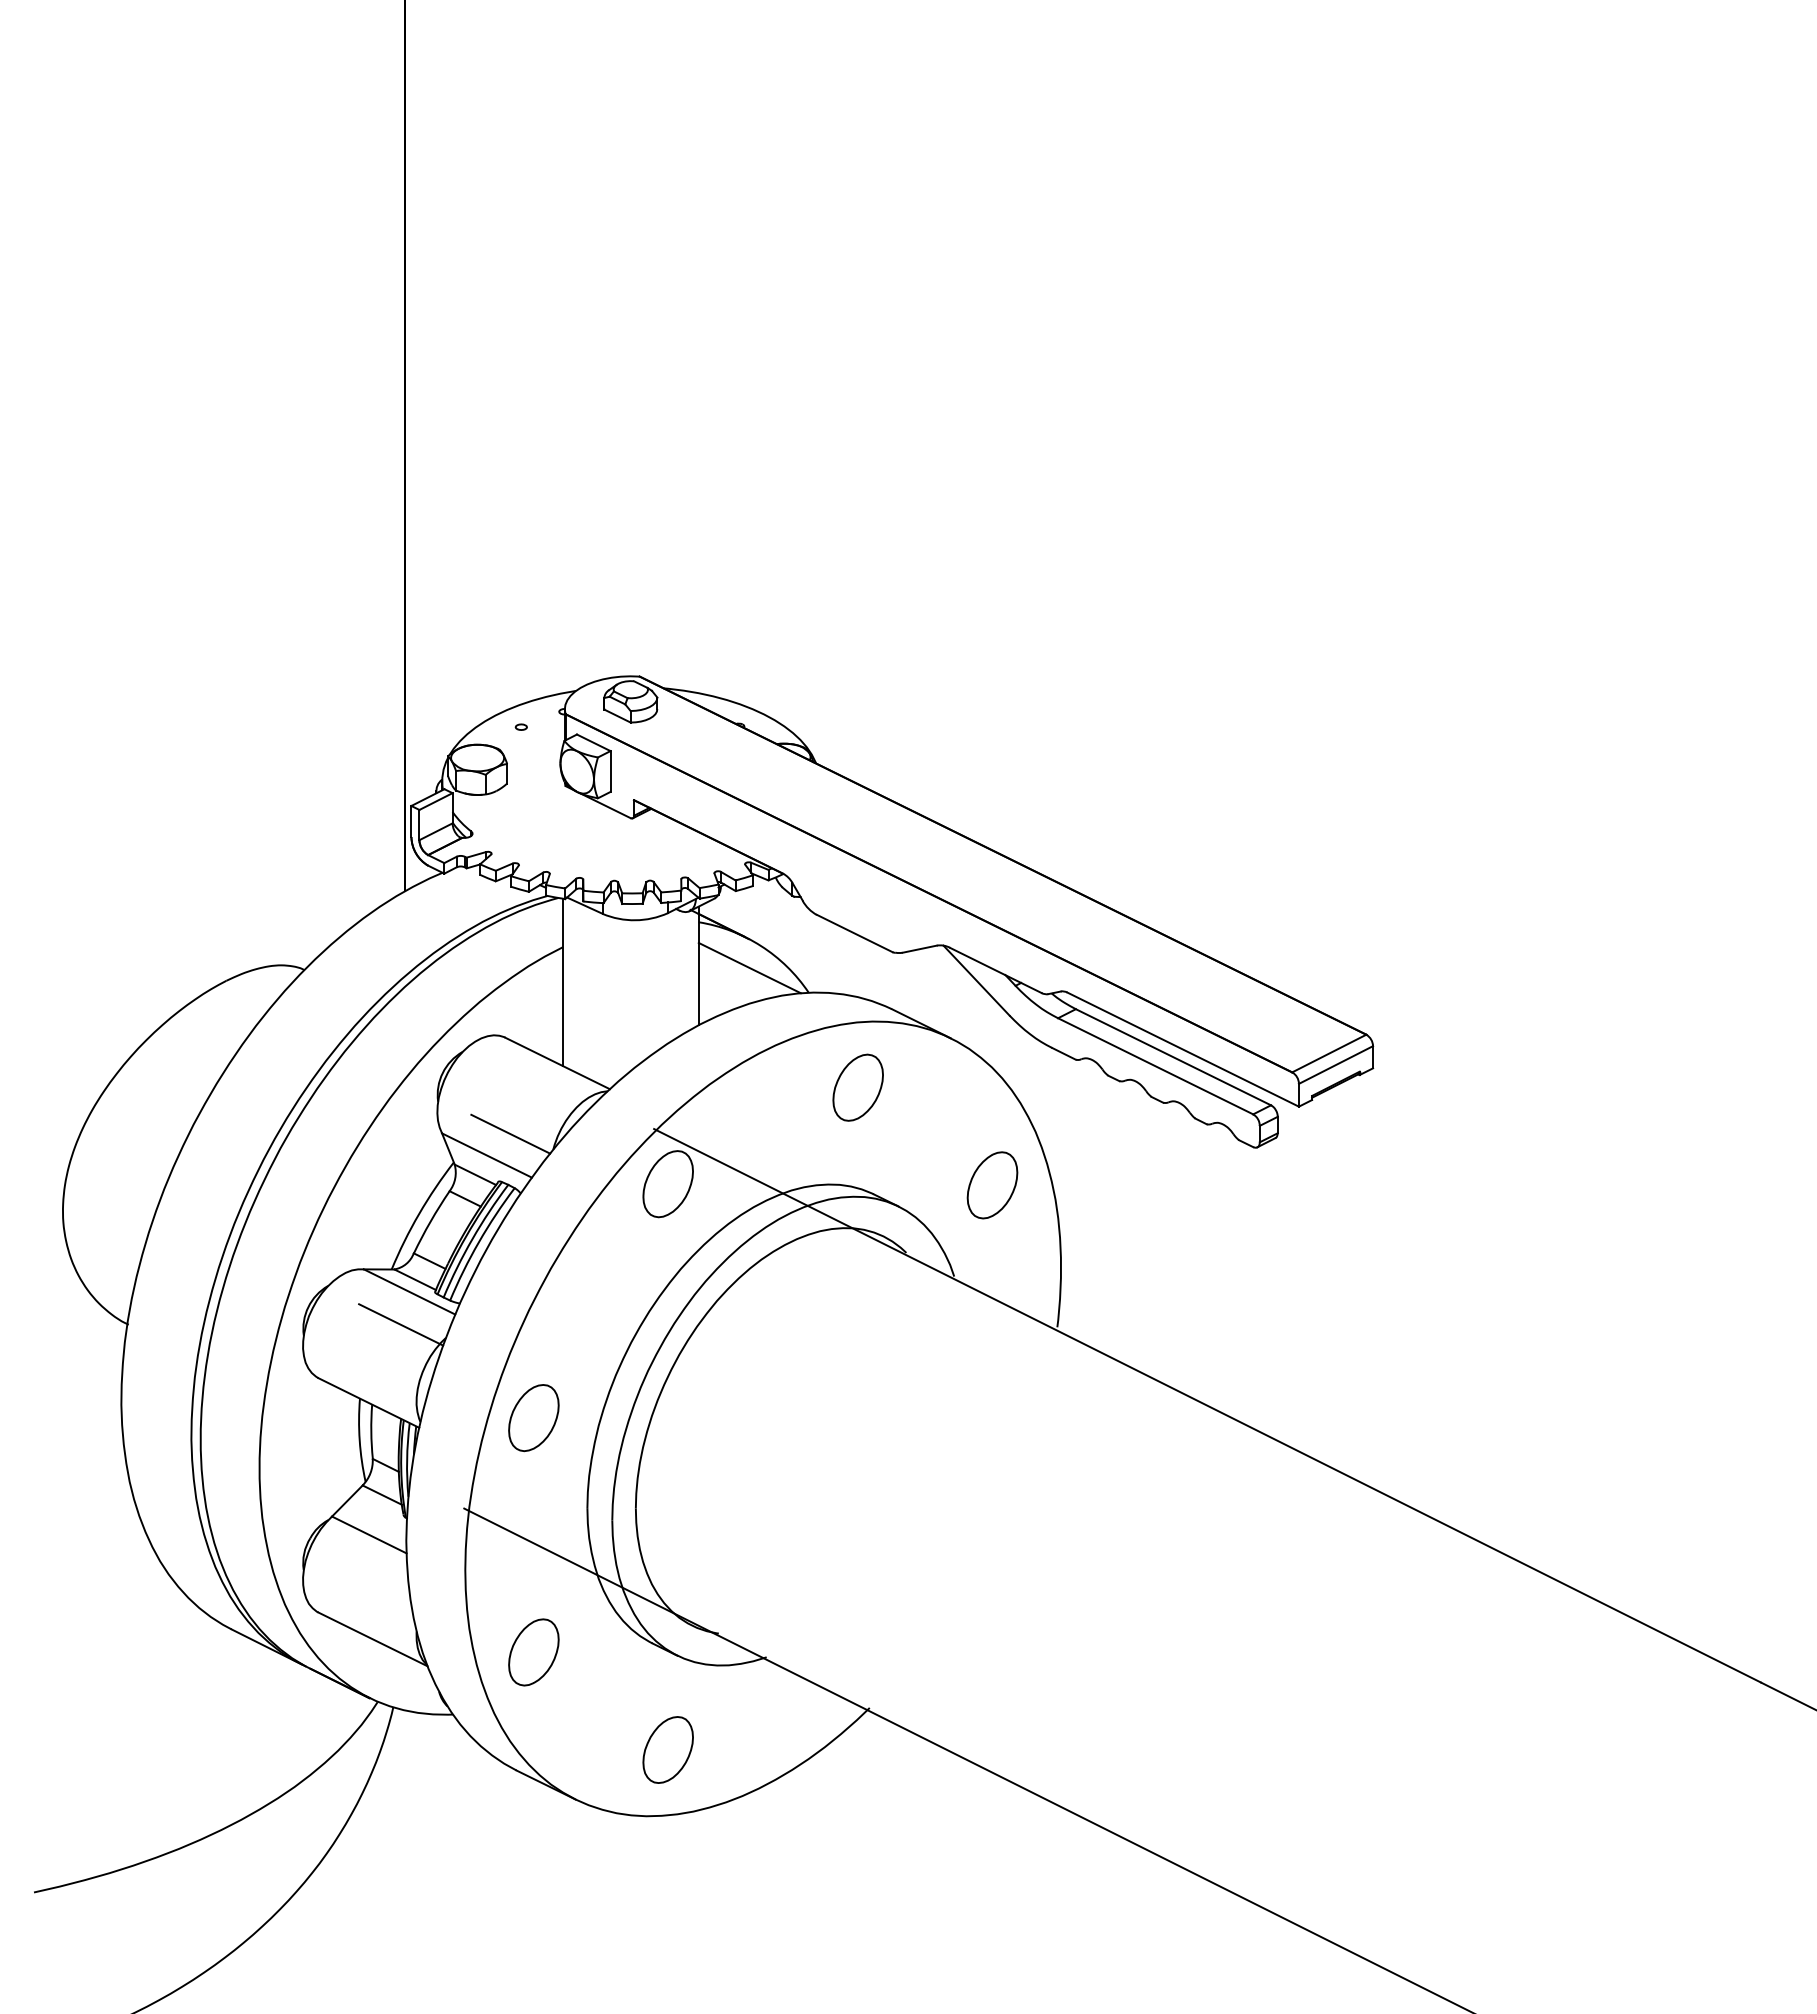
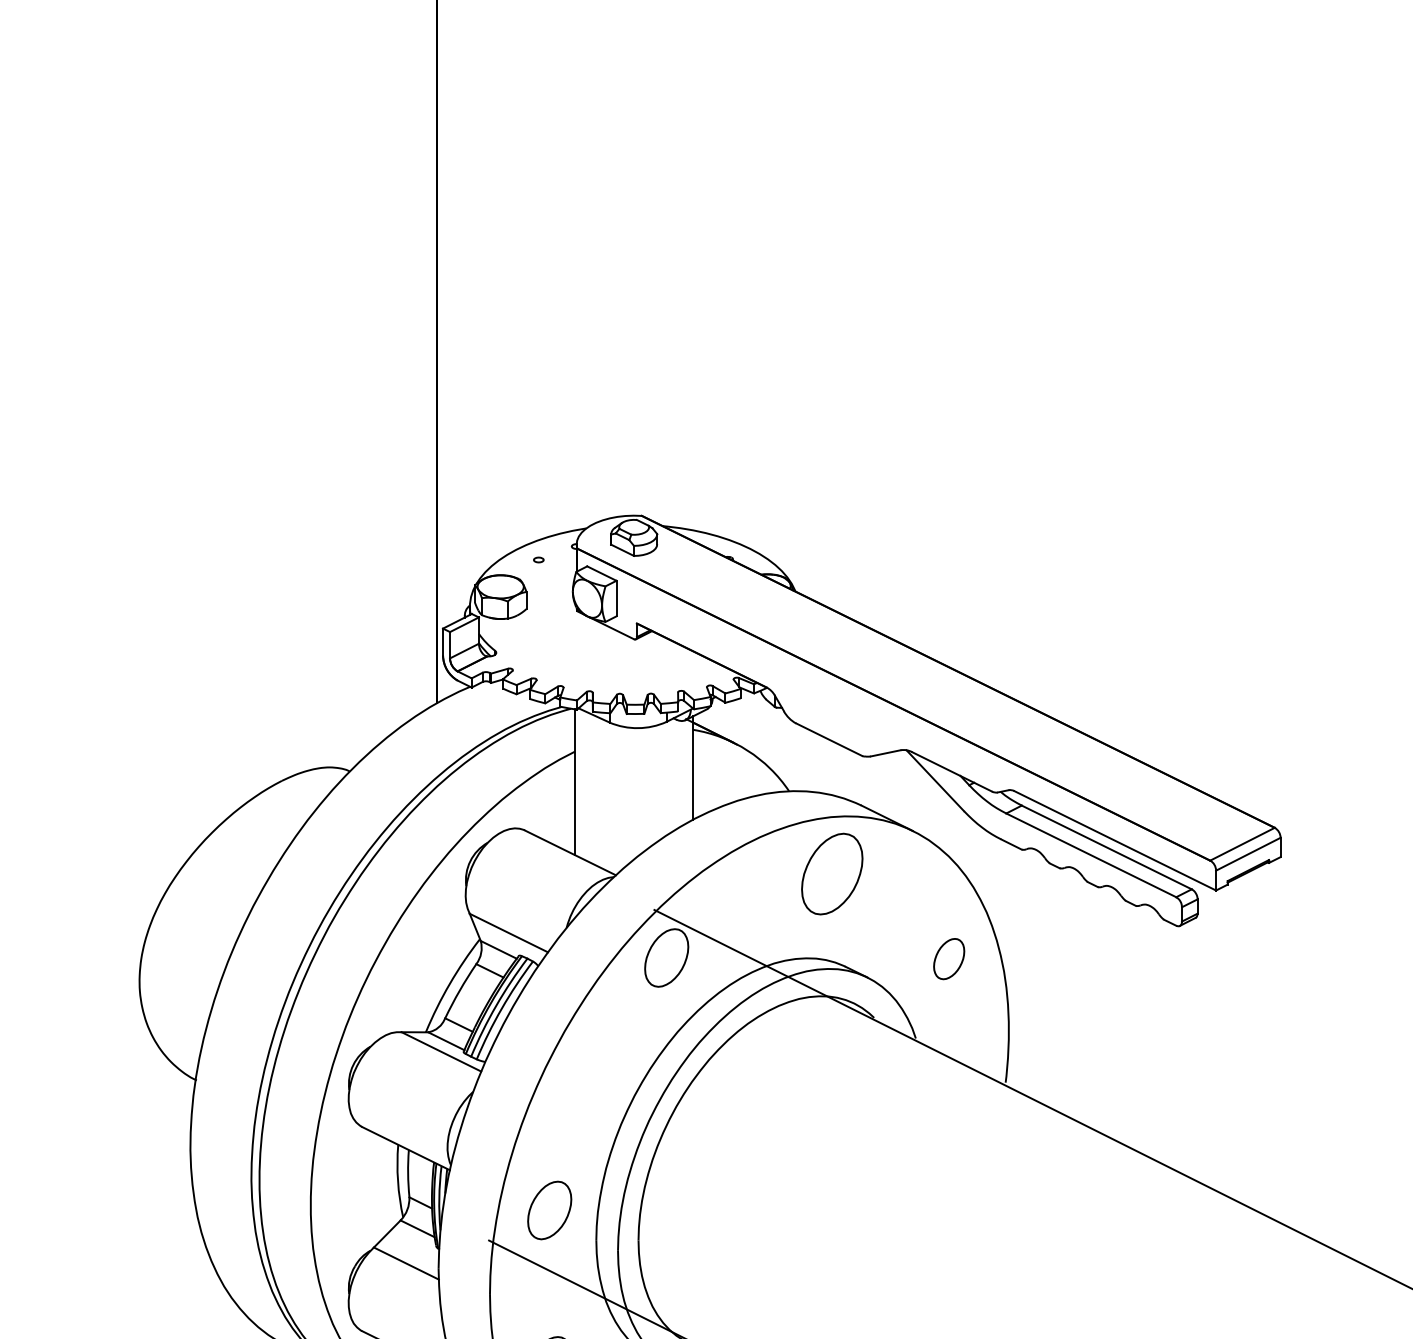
line: (749, 967) -> (737, 769), removed
part: (857, 1087) -> (831, 873), size x1.4
line: (510, 1133) -> (529, 913), removed
part: (992, 1185) -> (949, 959), size x0.7
line: (401, 1324) -> (434, 1080), removed
part: (533, 1418) -> (549, 1210), moved

